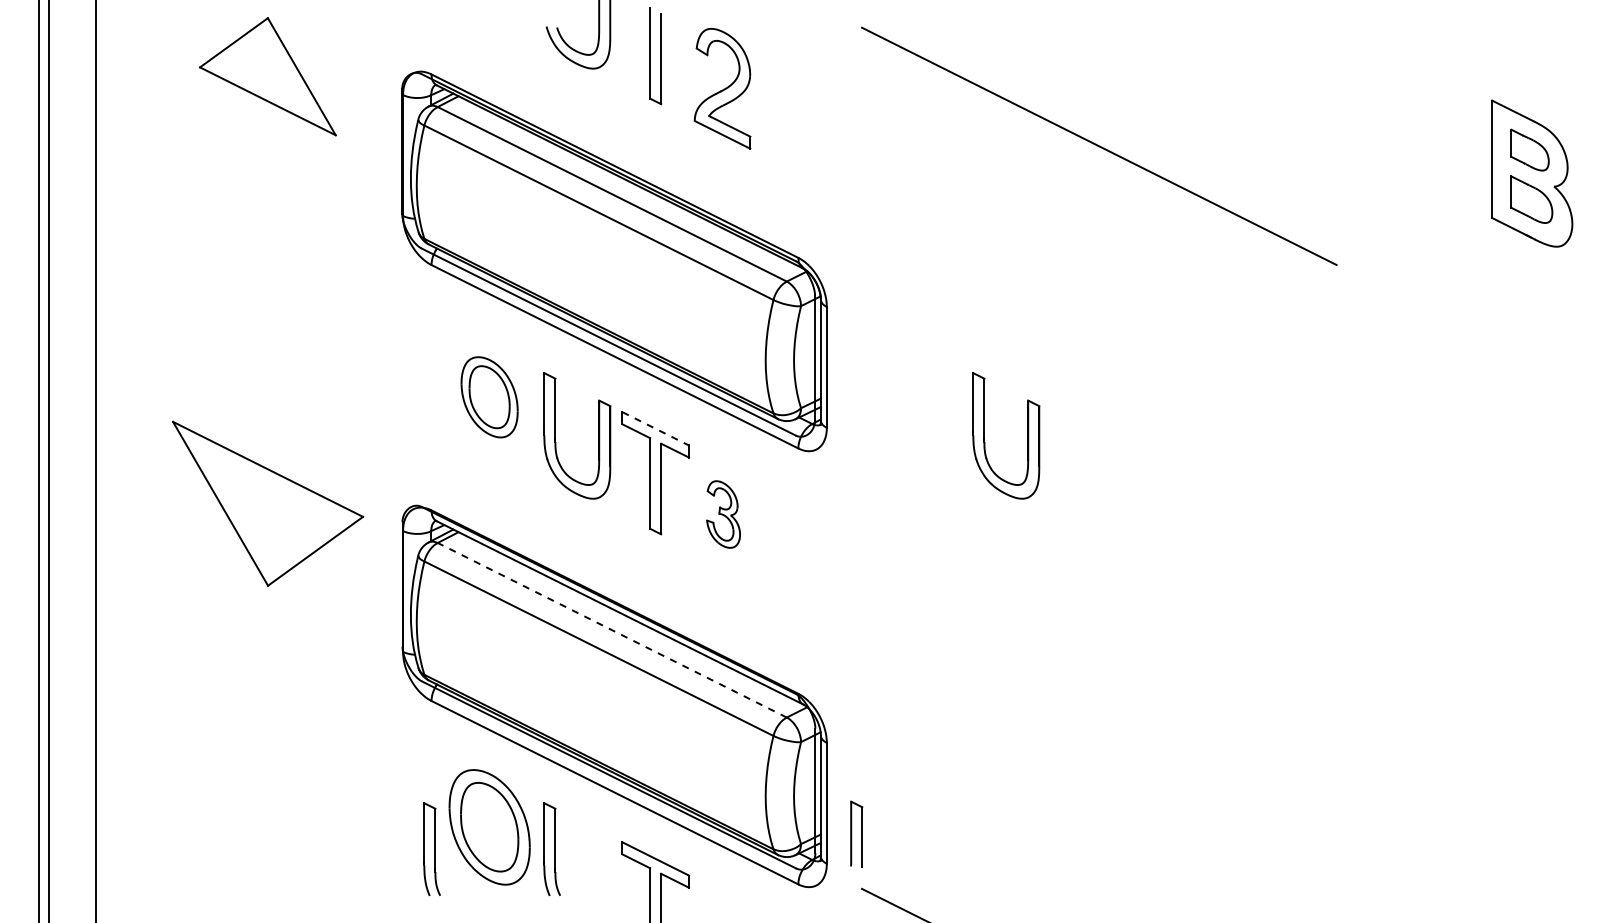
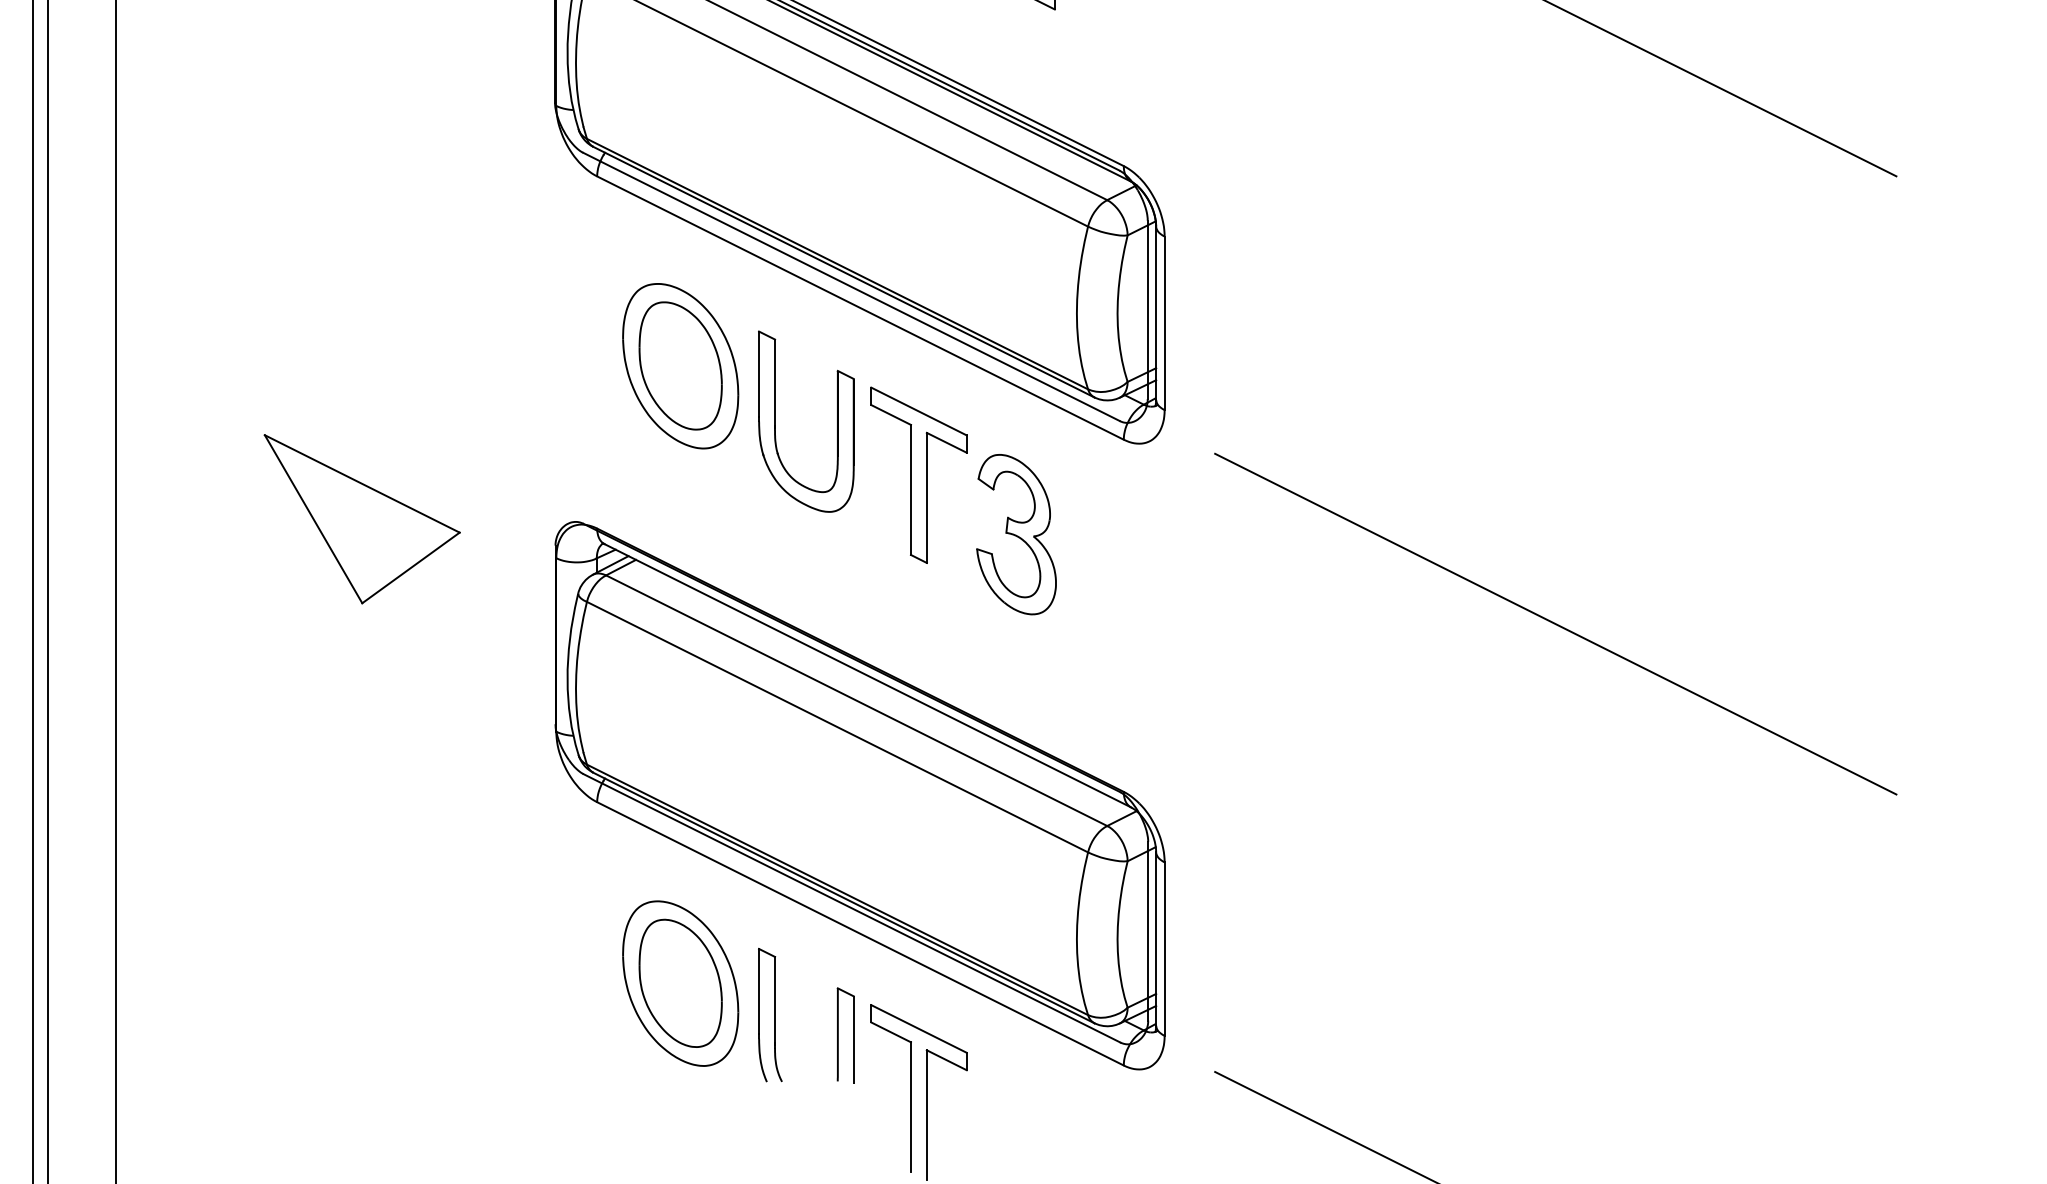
part: (489, 397) -> (680, 366), size x1.43
line: (656, 429) -> (920, 412), dashed -> solid
part: (1027, 435) -> (1452, 421), removed
part: (267, 503) -> (361, 518), size x0.71
part: (723, 514) -> (1016, 534), size x1.67
line: (1099, 576) -> (1556, 623), added
line: (611, 630) -> (855, 701), dashed -> solid
part: (856, 833) -> (845, 1034), moved
part: (431, 848) -> (597, 1013), removed

